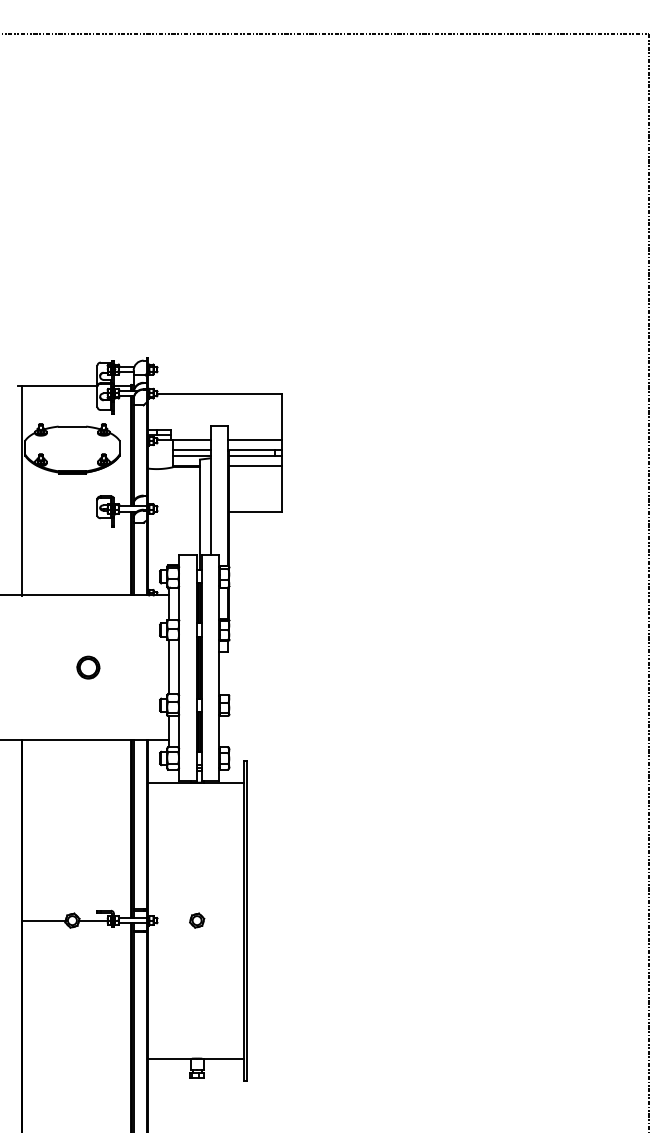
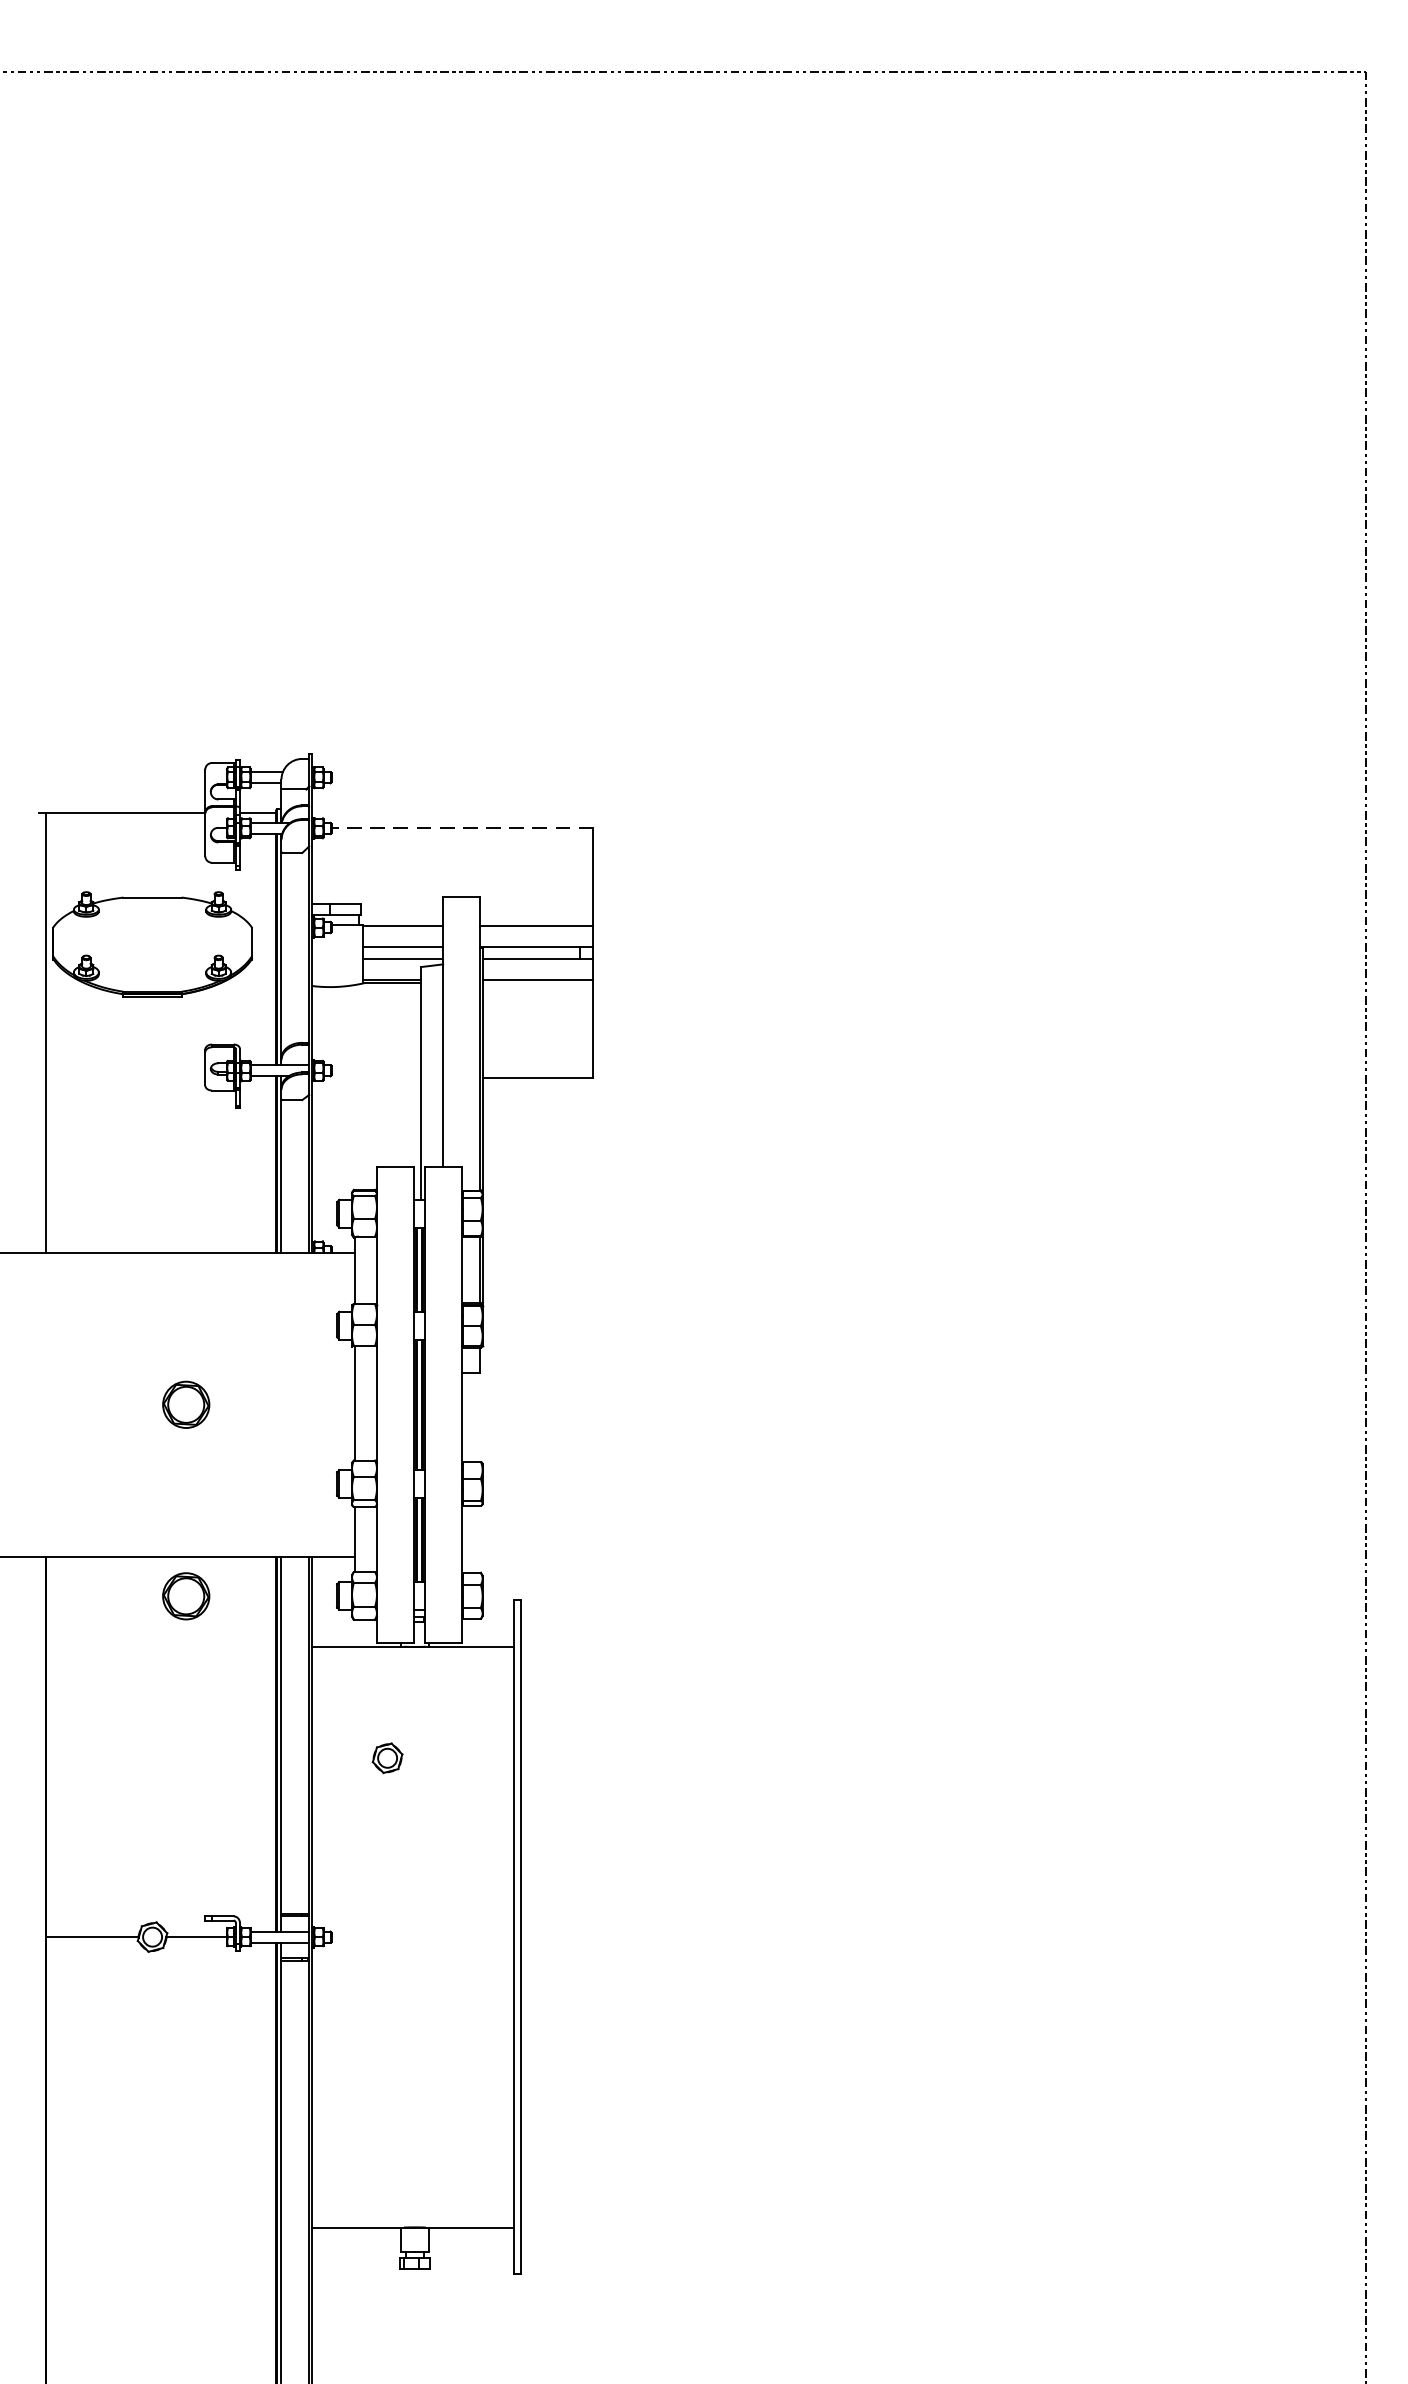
line: (219, 393) -> (462, 827), solid -> dashed
part: (88, 758) -> (186, 1595), added
part: (197, 920) -> (388, 1758), moved

